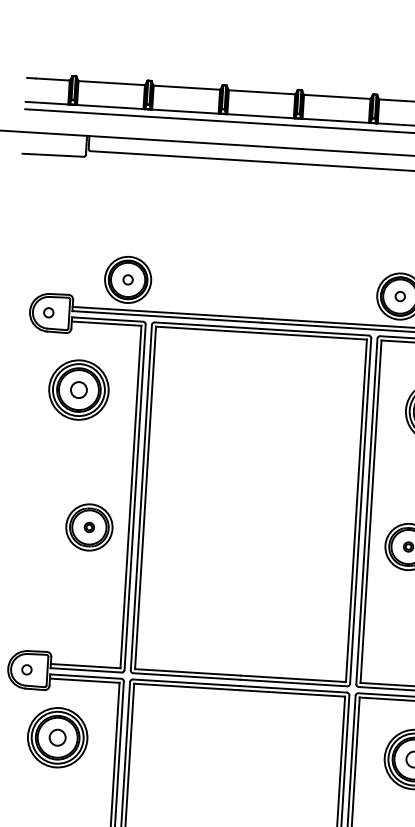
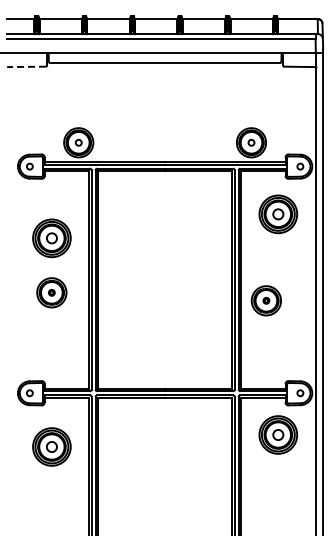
line: (53, 154) -> (26, 66), solid -> dashed
part: (78, 390) -> (51, 238), moved
part: (88, 526) -> (51, 292), moved
part: (57, 736) -> (51, 446), moved

